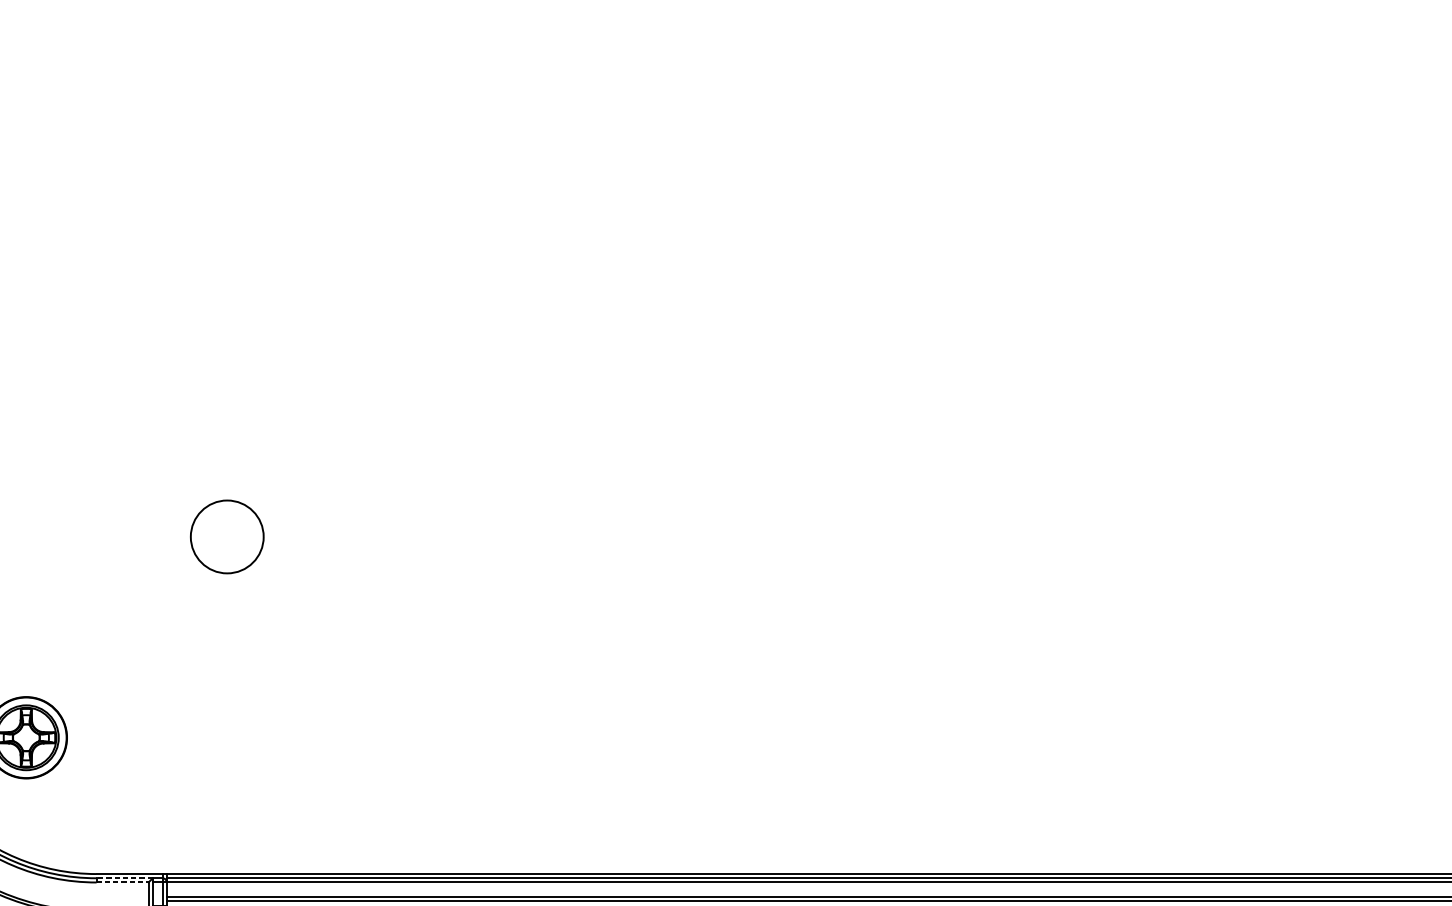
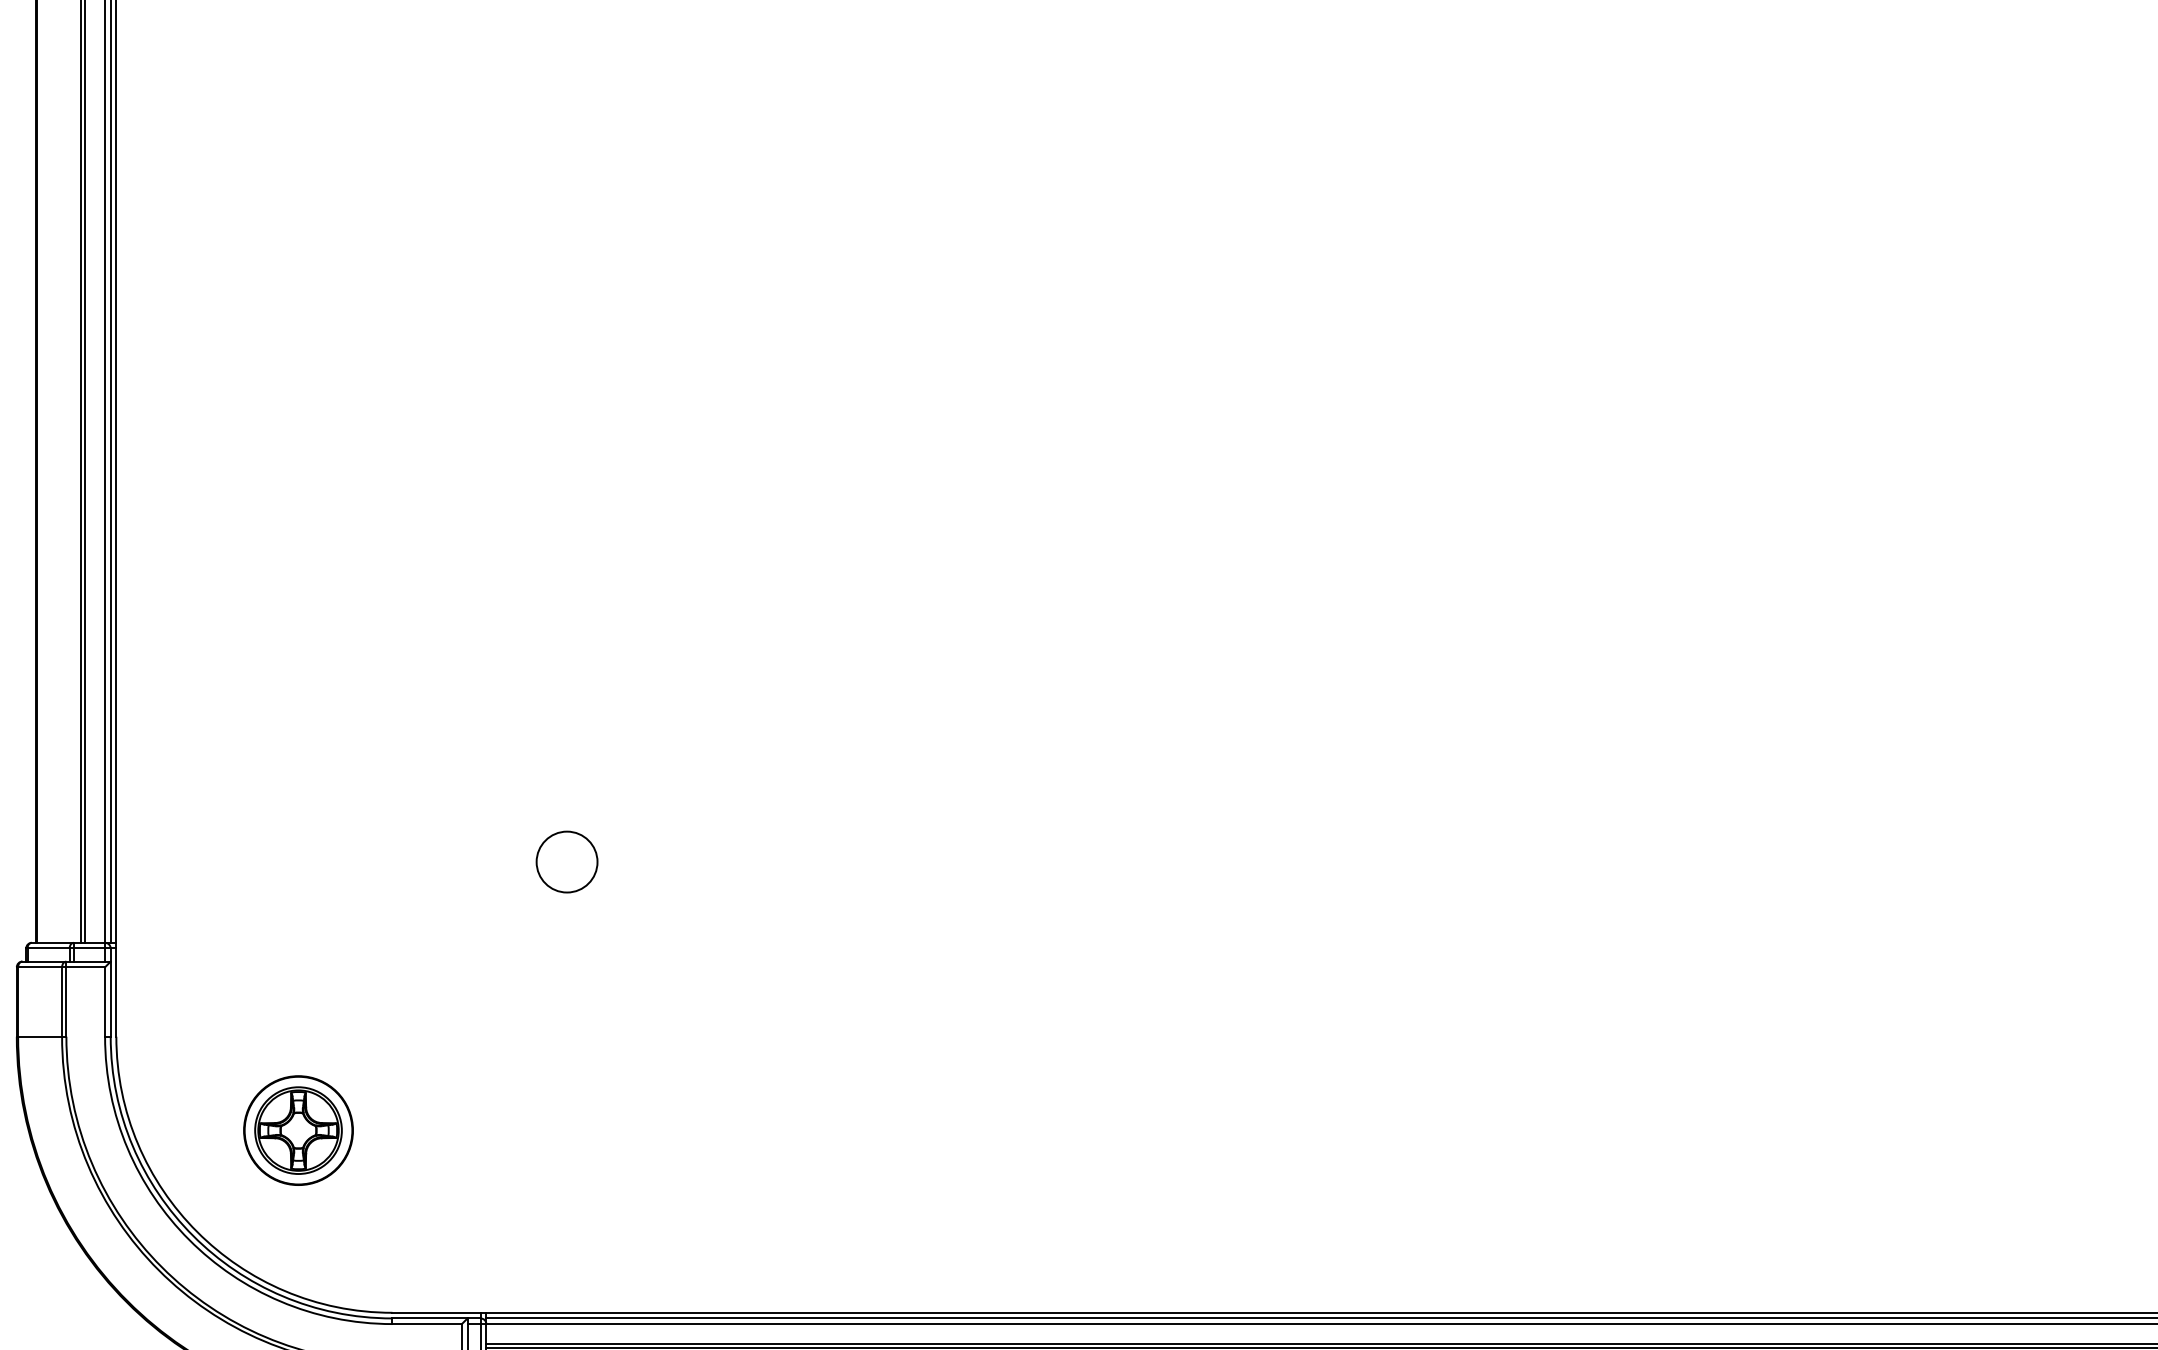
circle: (226, 536) -> (566, 861), size x0.62
line: (124, 878) -> (429, 1318), dashed -> solid
line: (122, 882) -> (427, 1324), dashed -> solid

